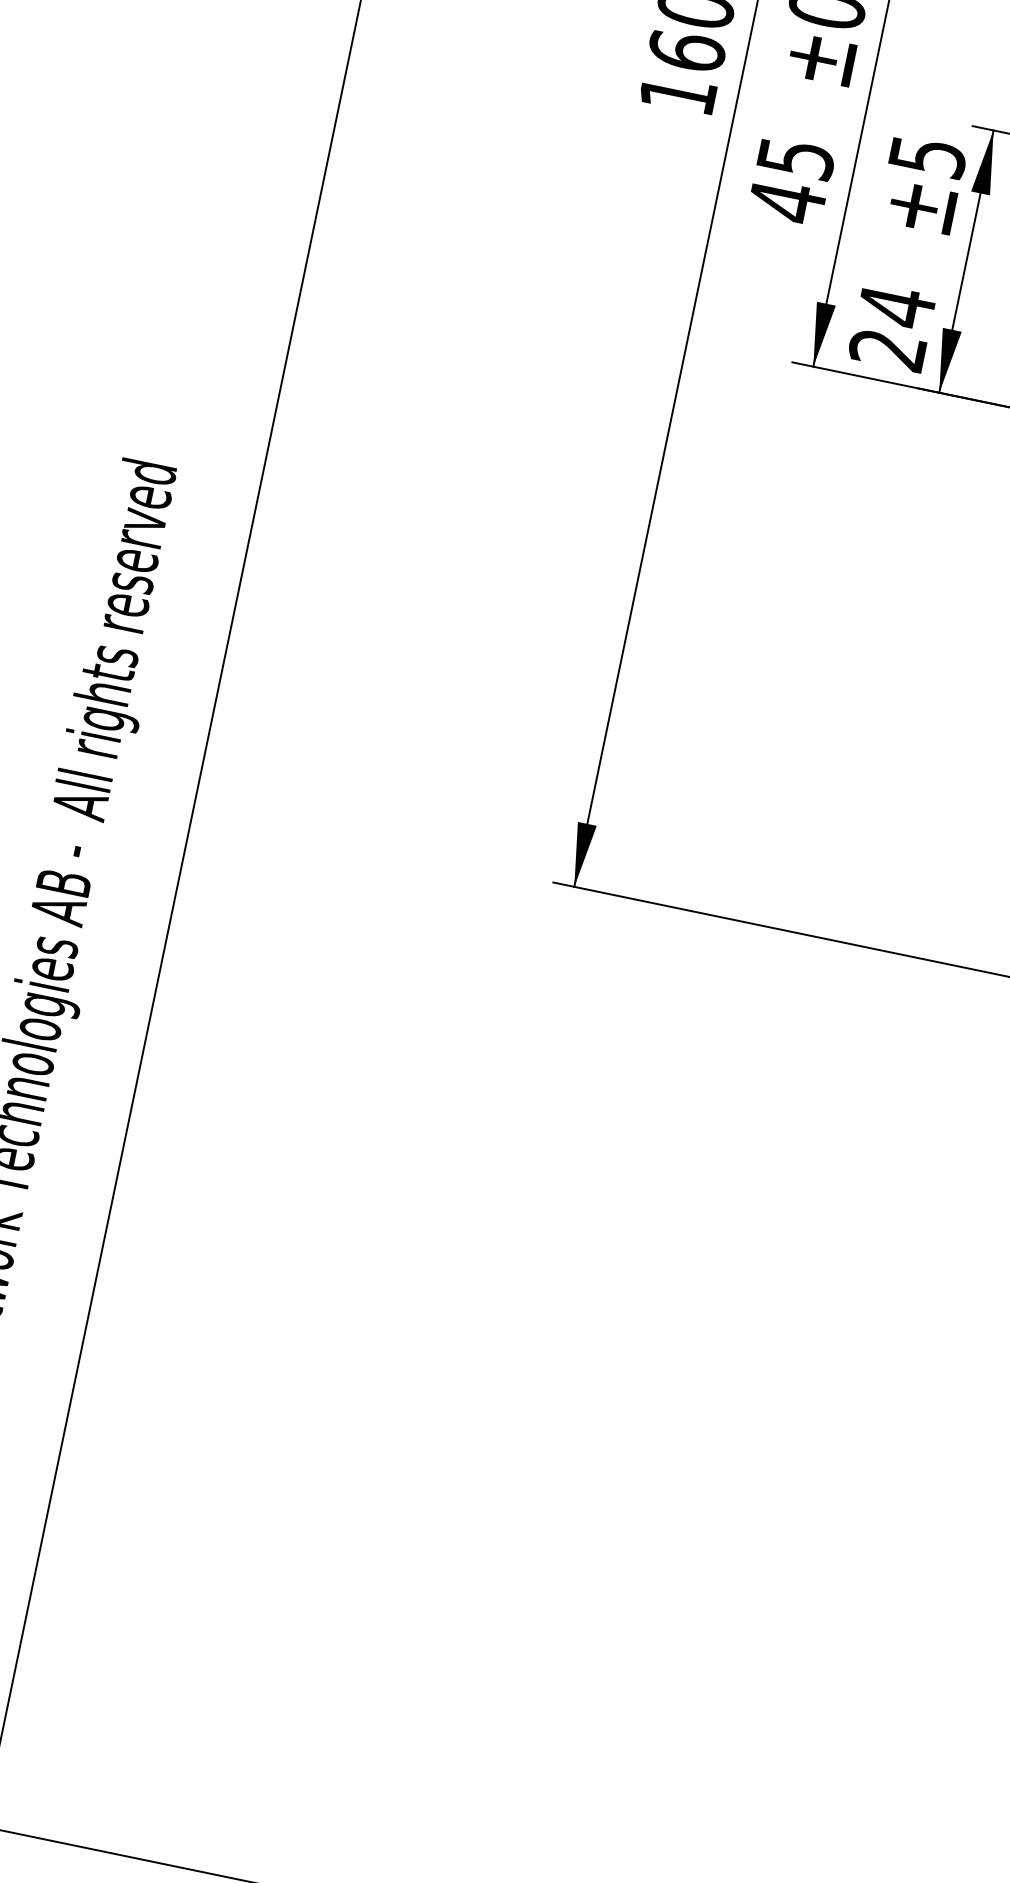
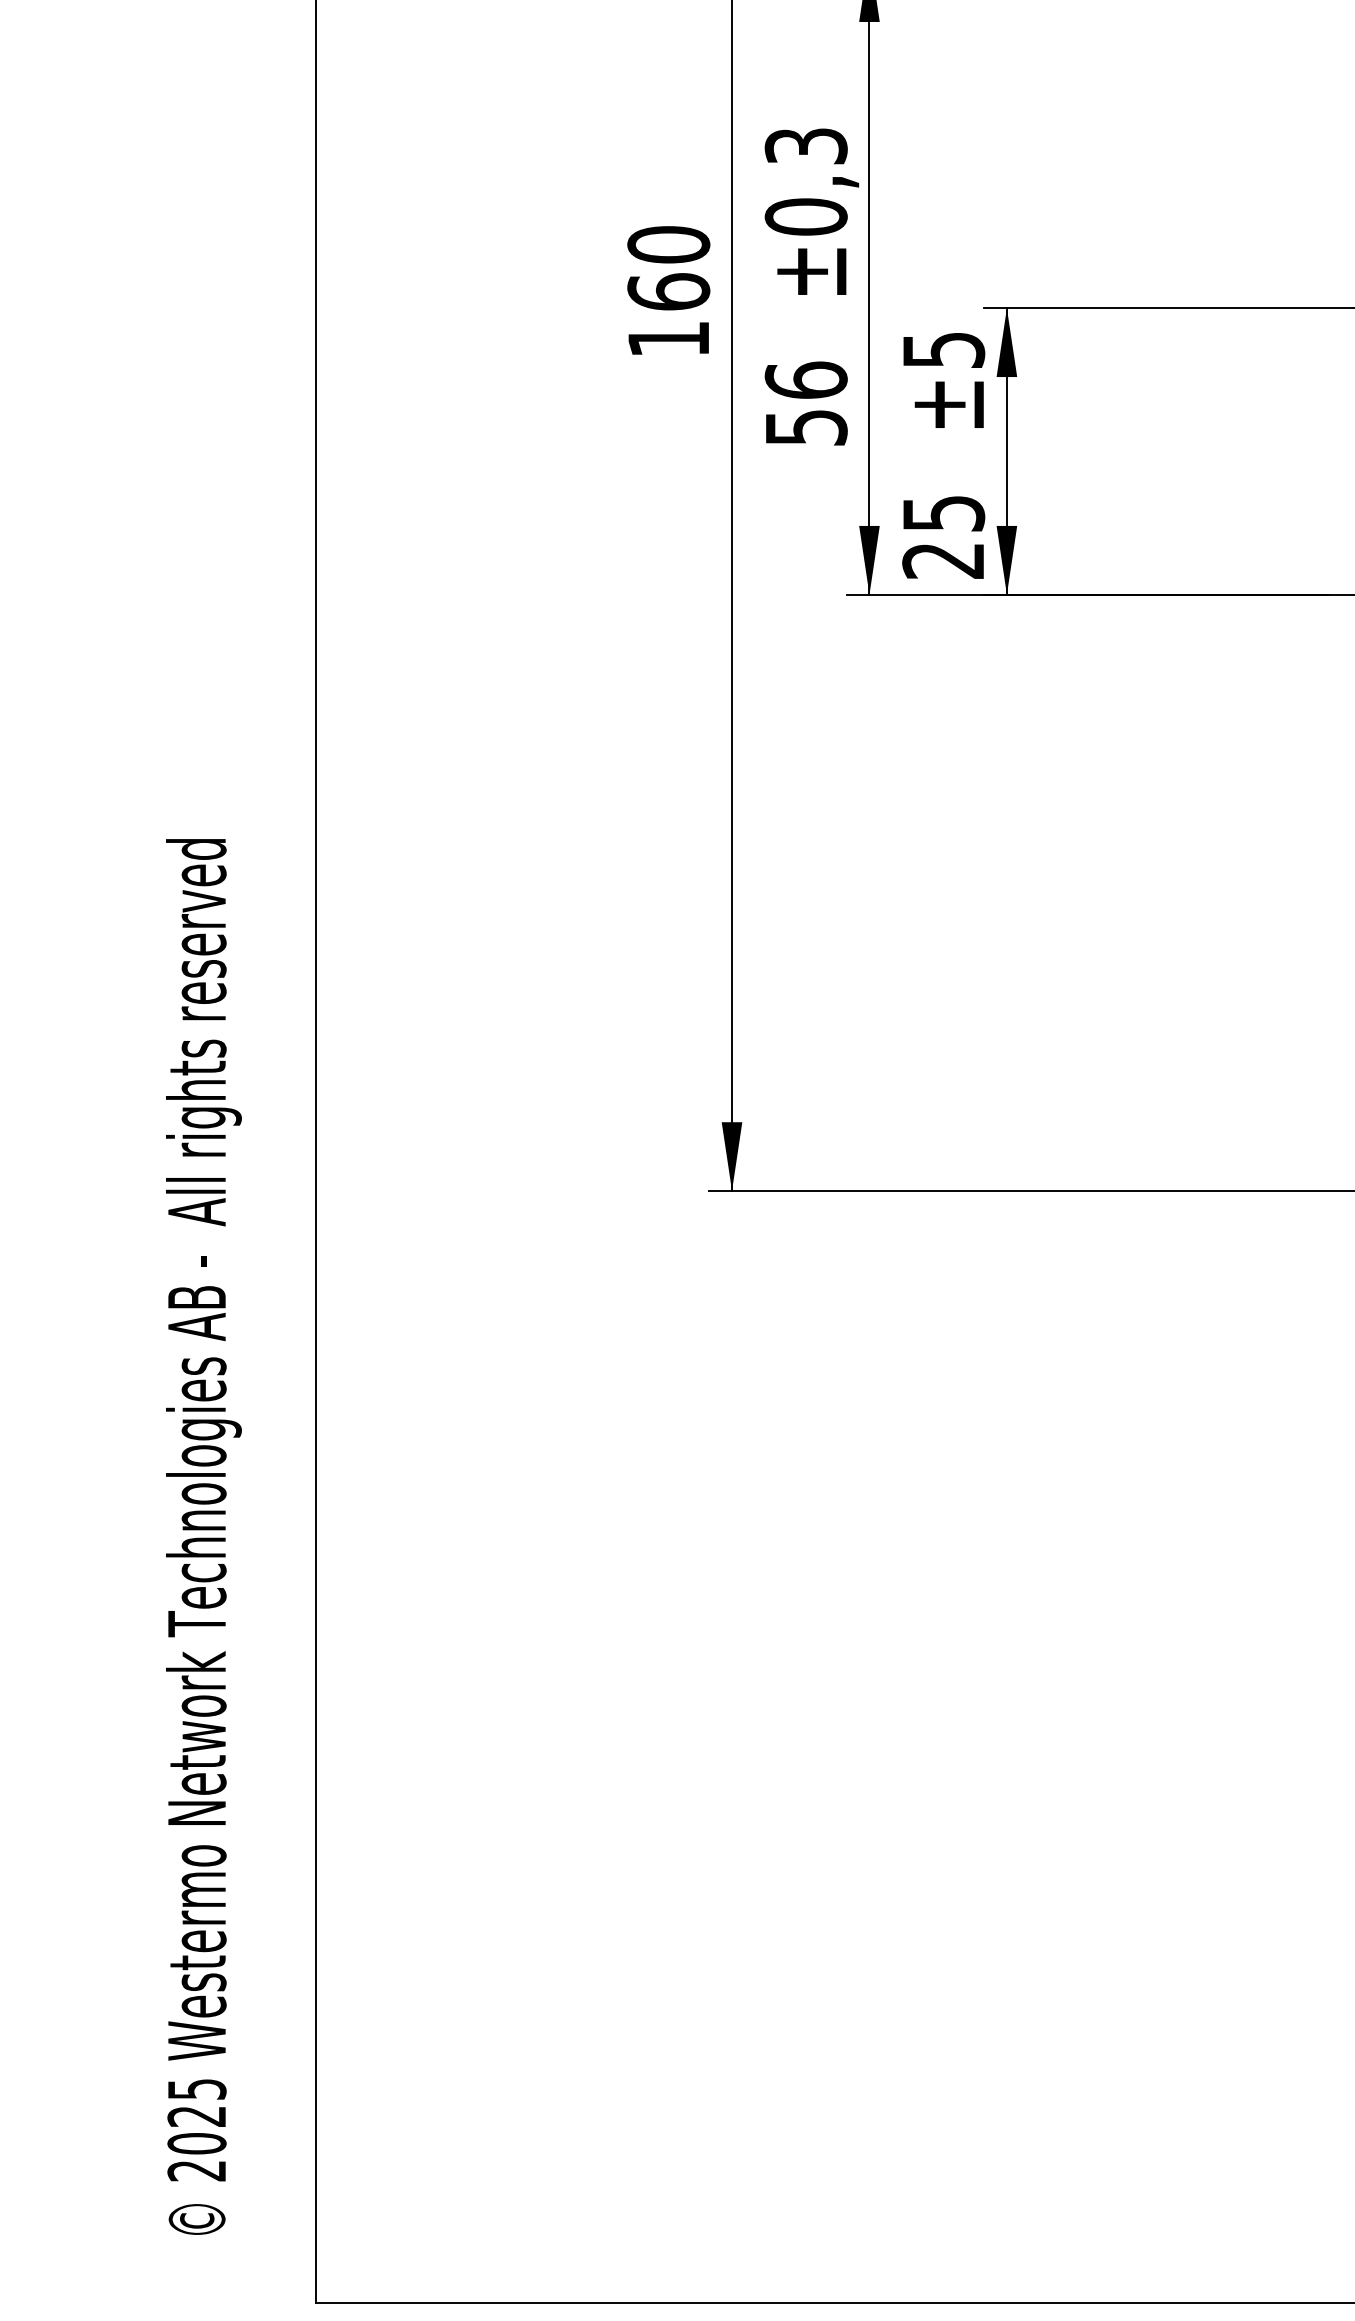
text: (790, 180) -> (805, 404), 45 -> 56
text: (897, 306) -> (944, 513), 24 -> 25

